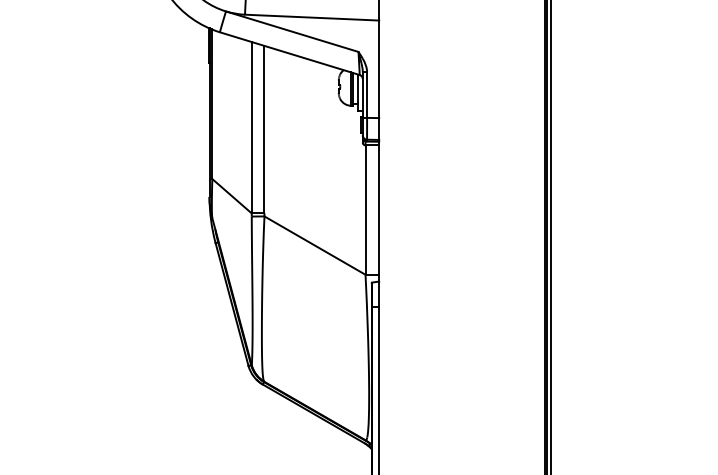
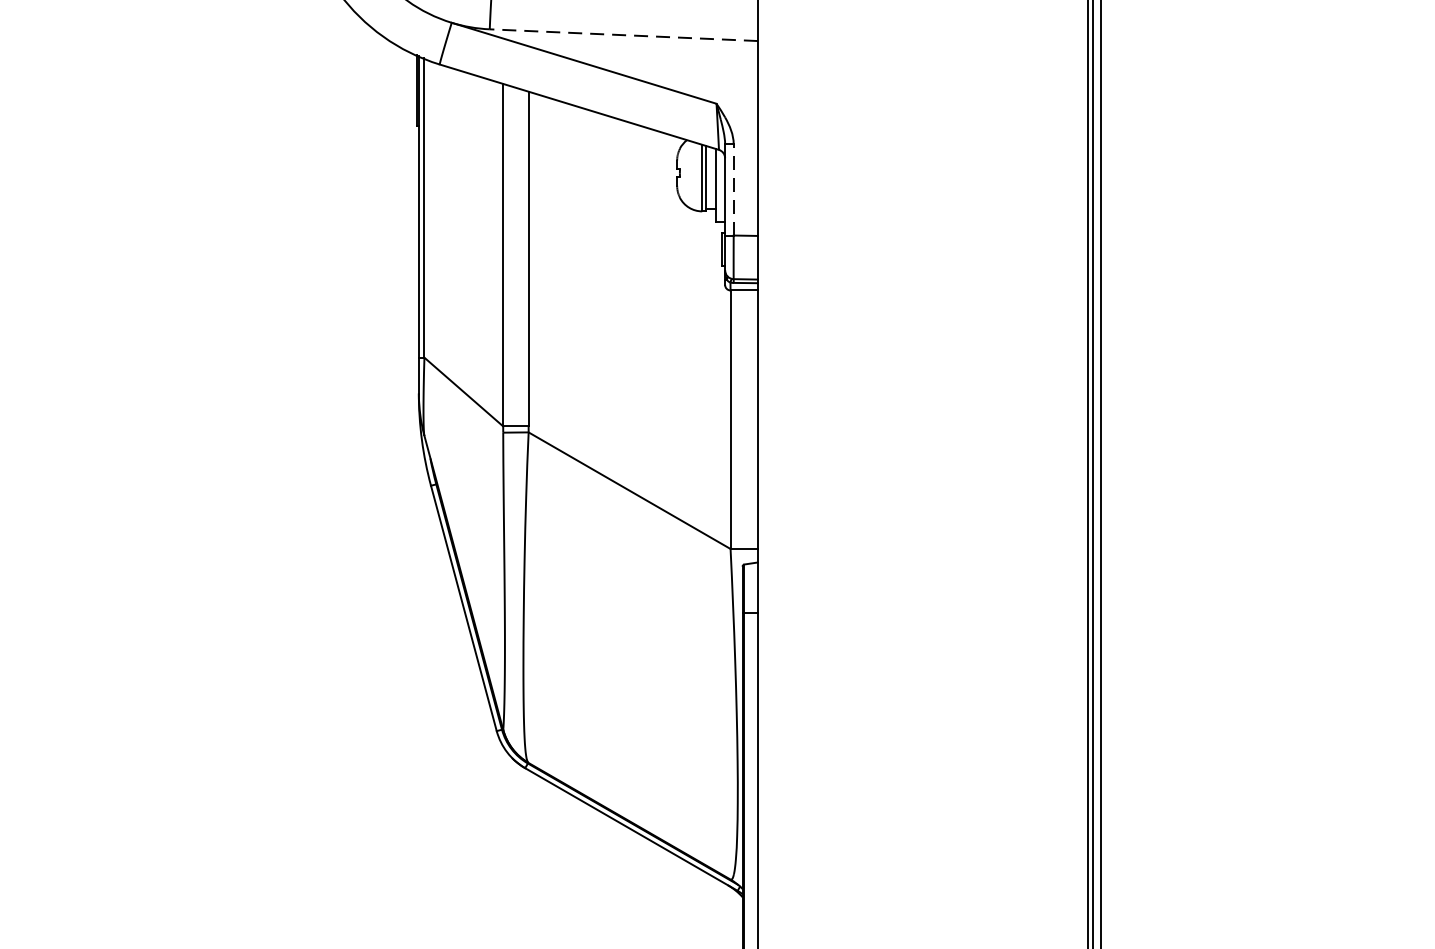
line: (311, 17) -> (622, 34), solid -> dashed
line: (367, 95) -> (734, 190), solid -> dashed

